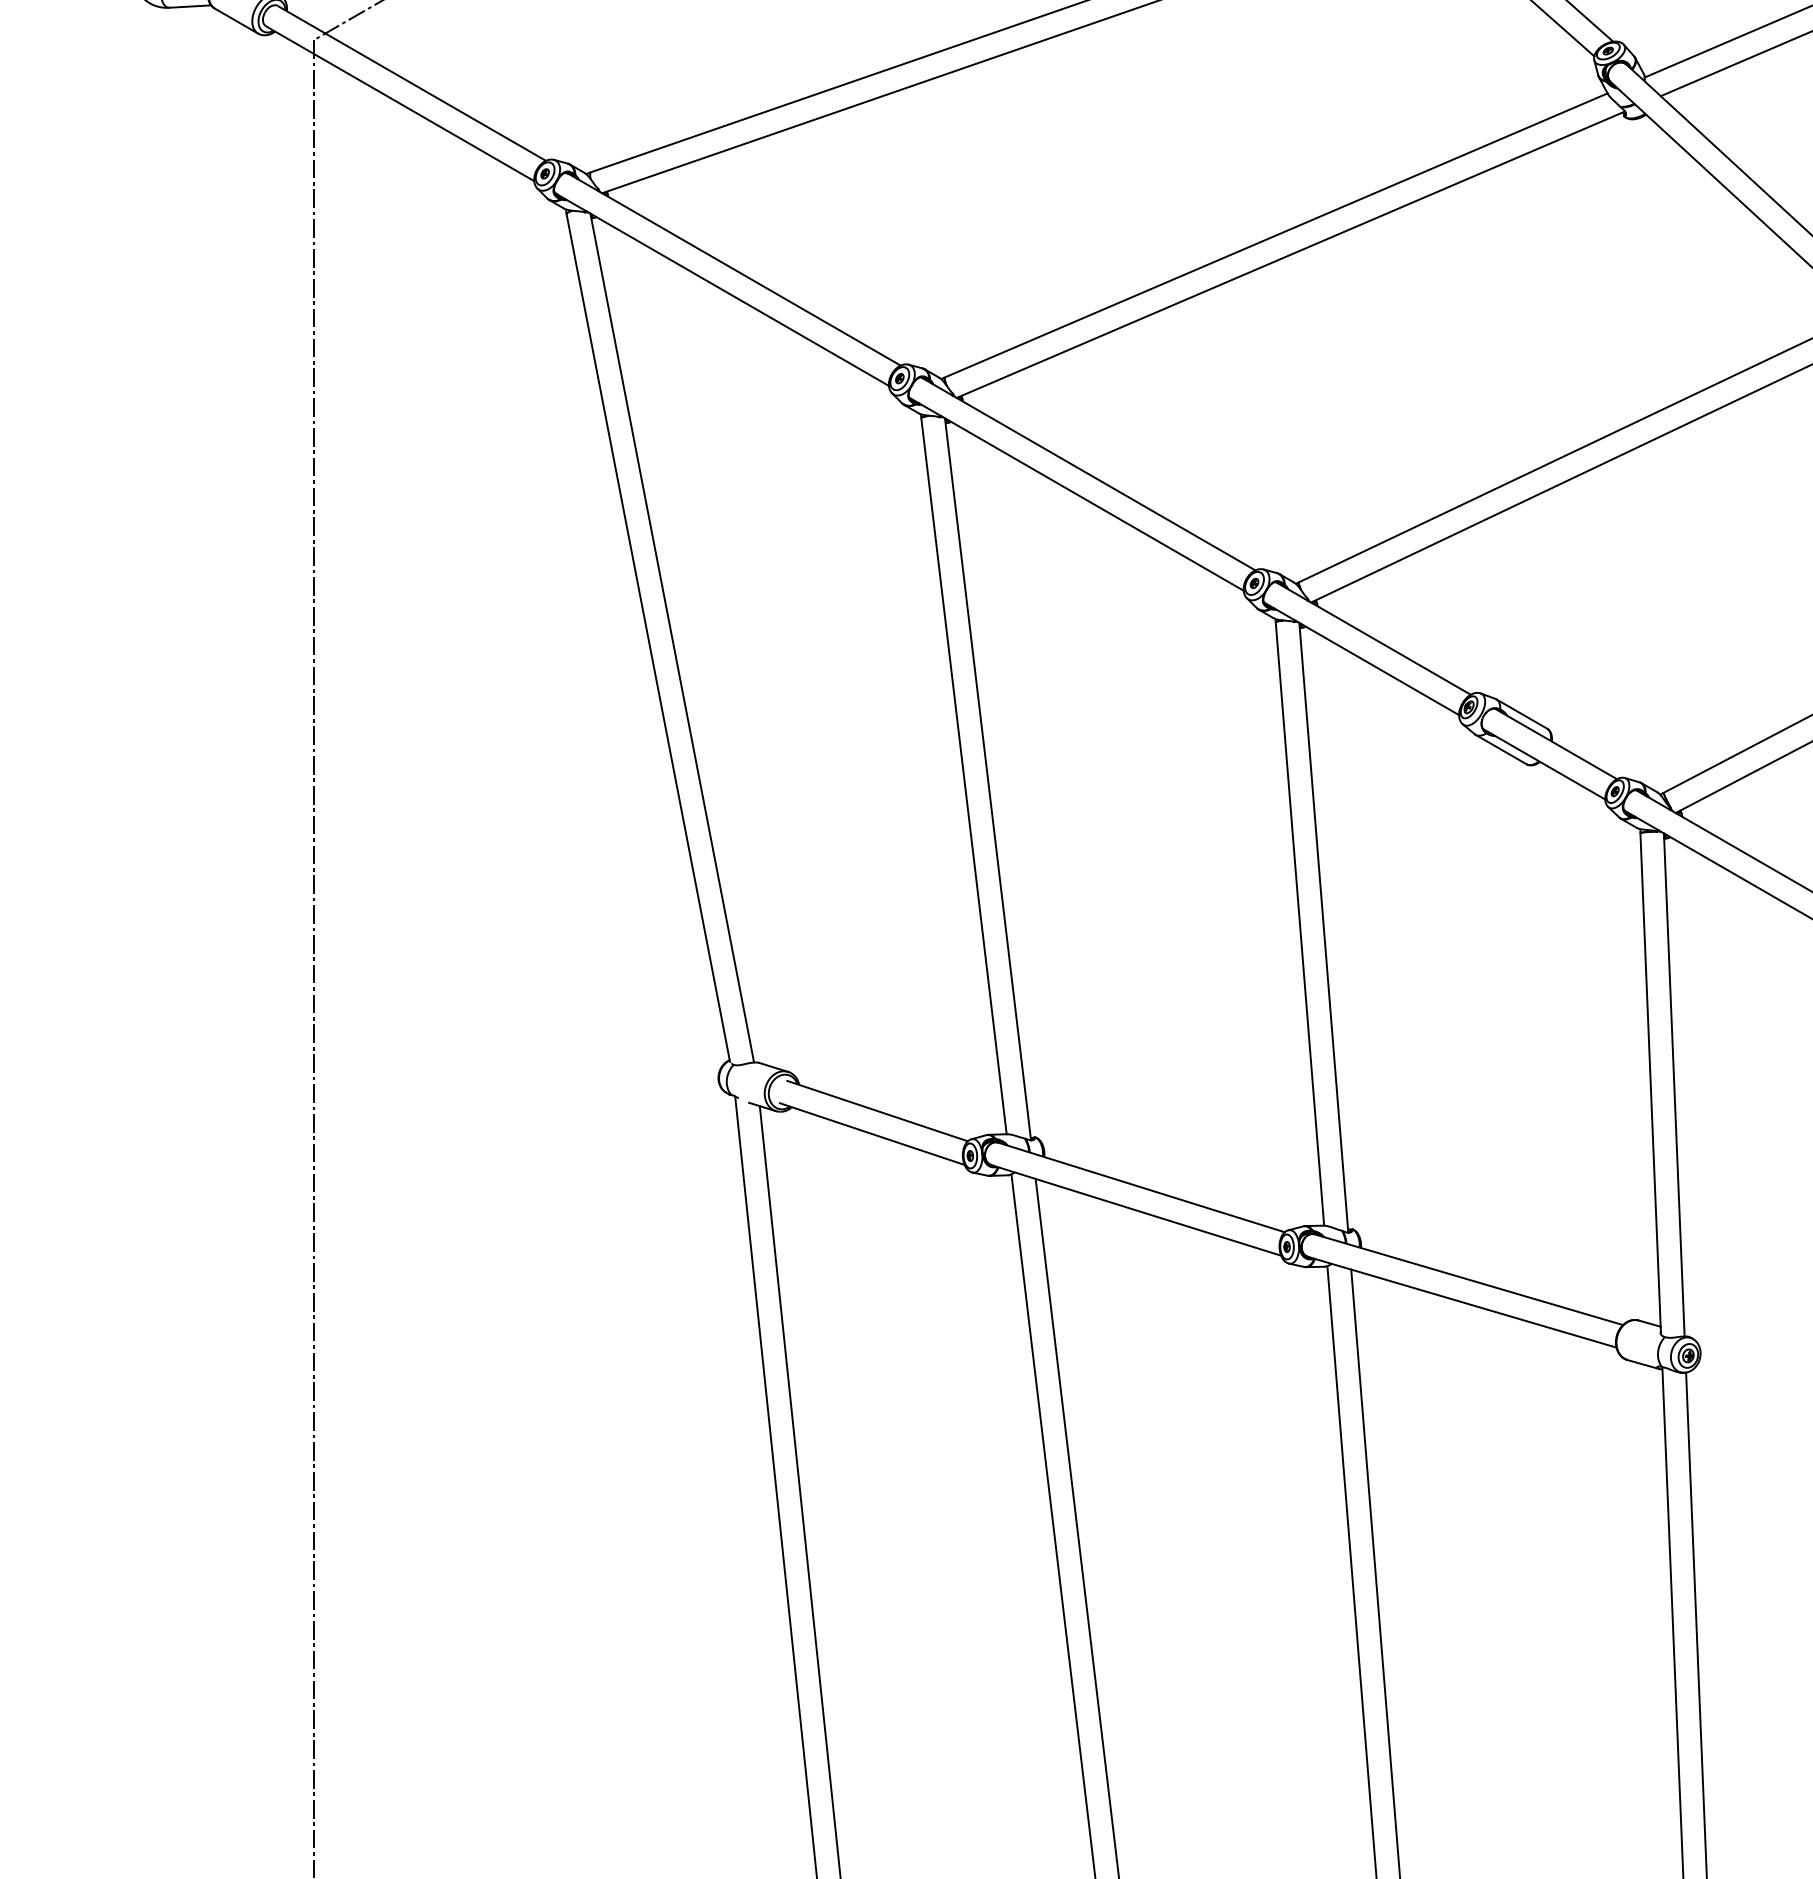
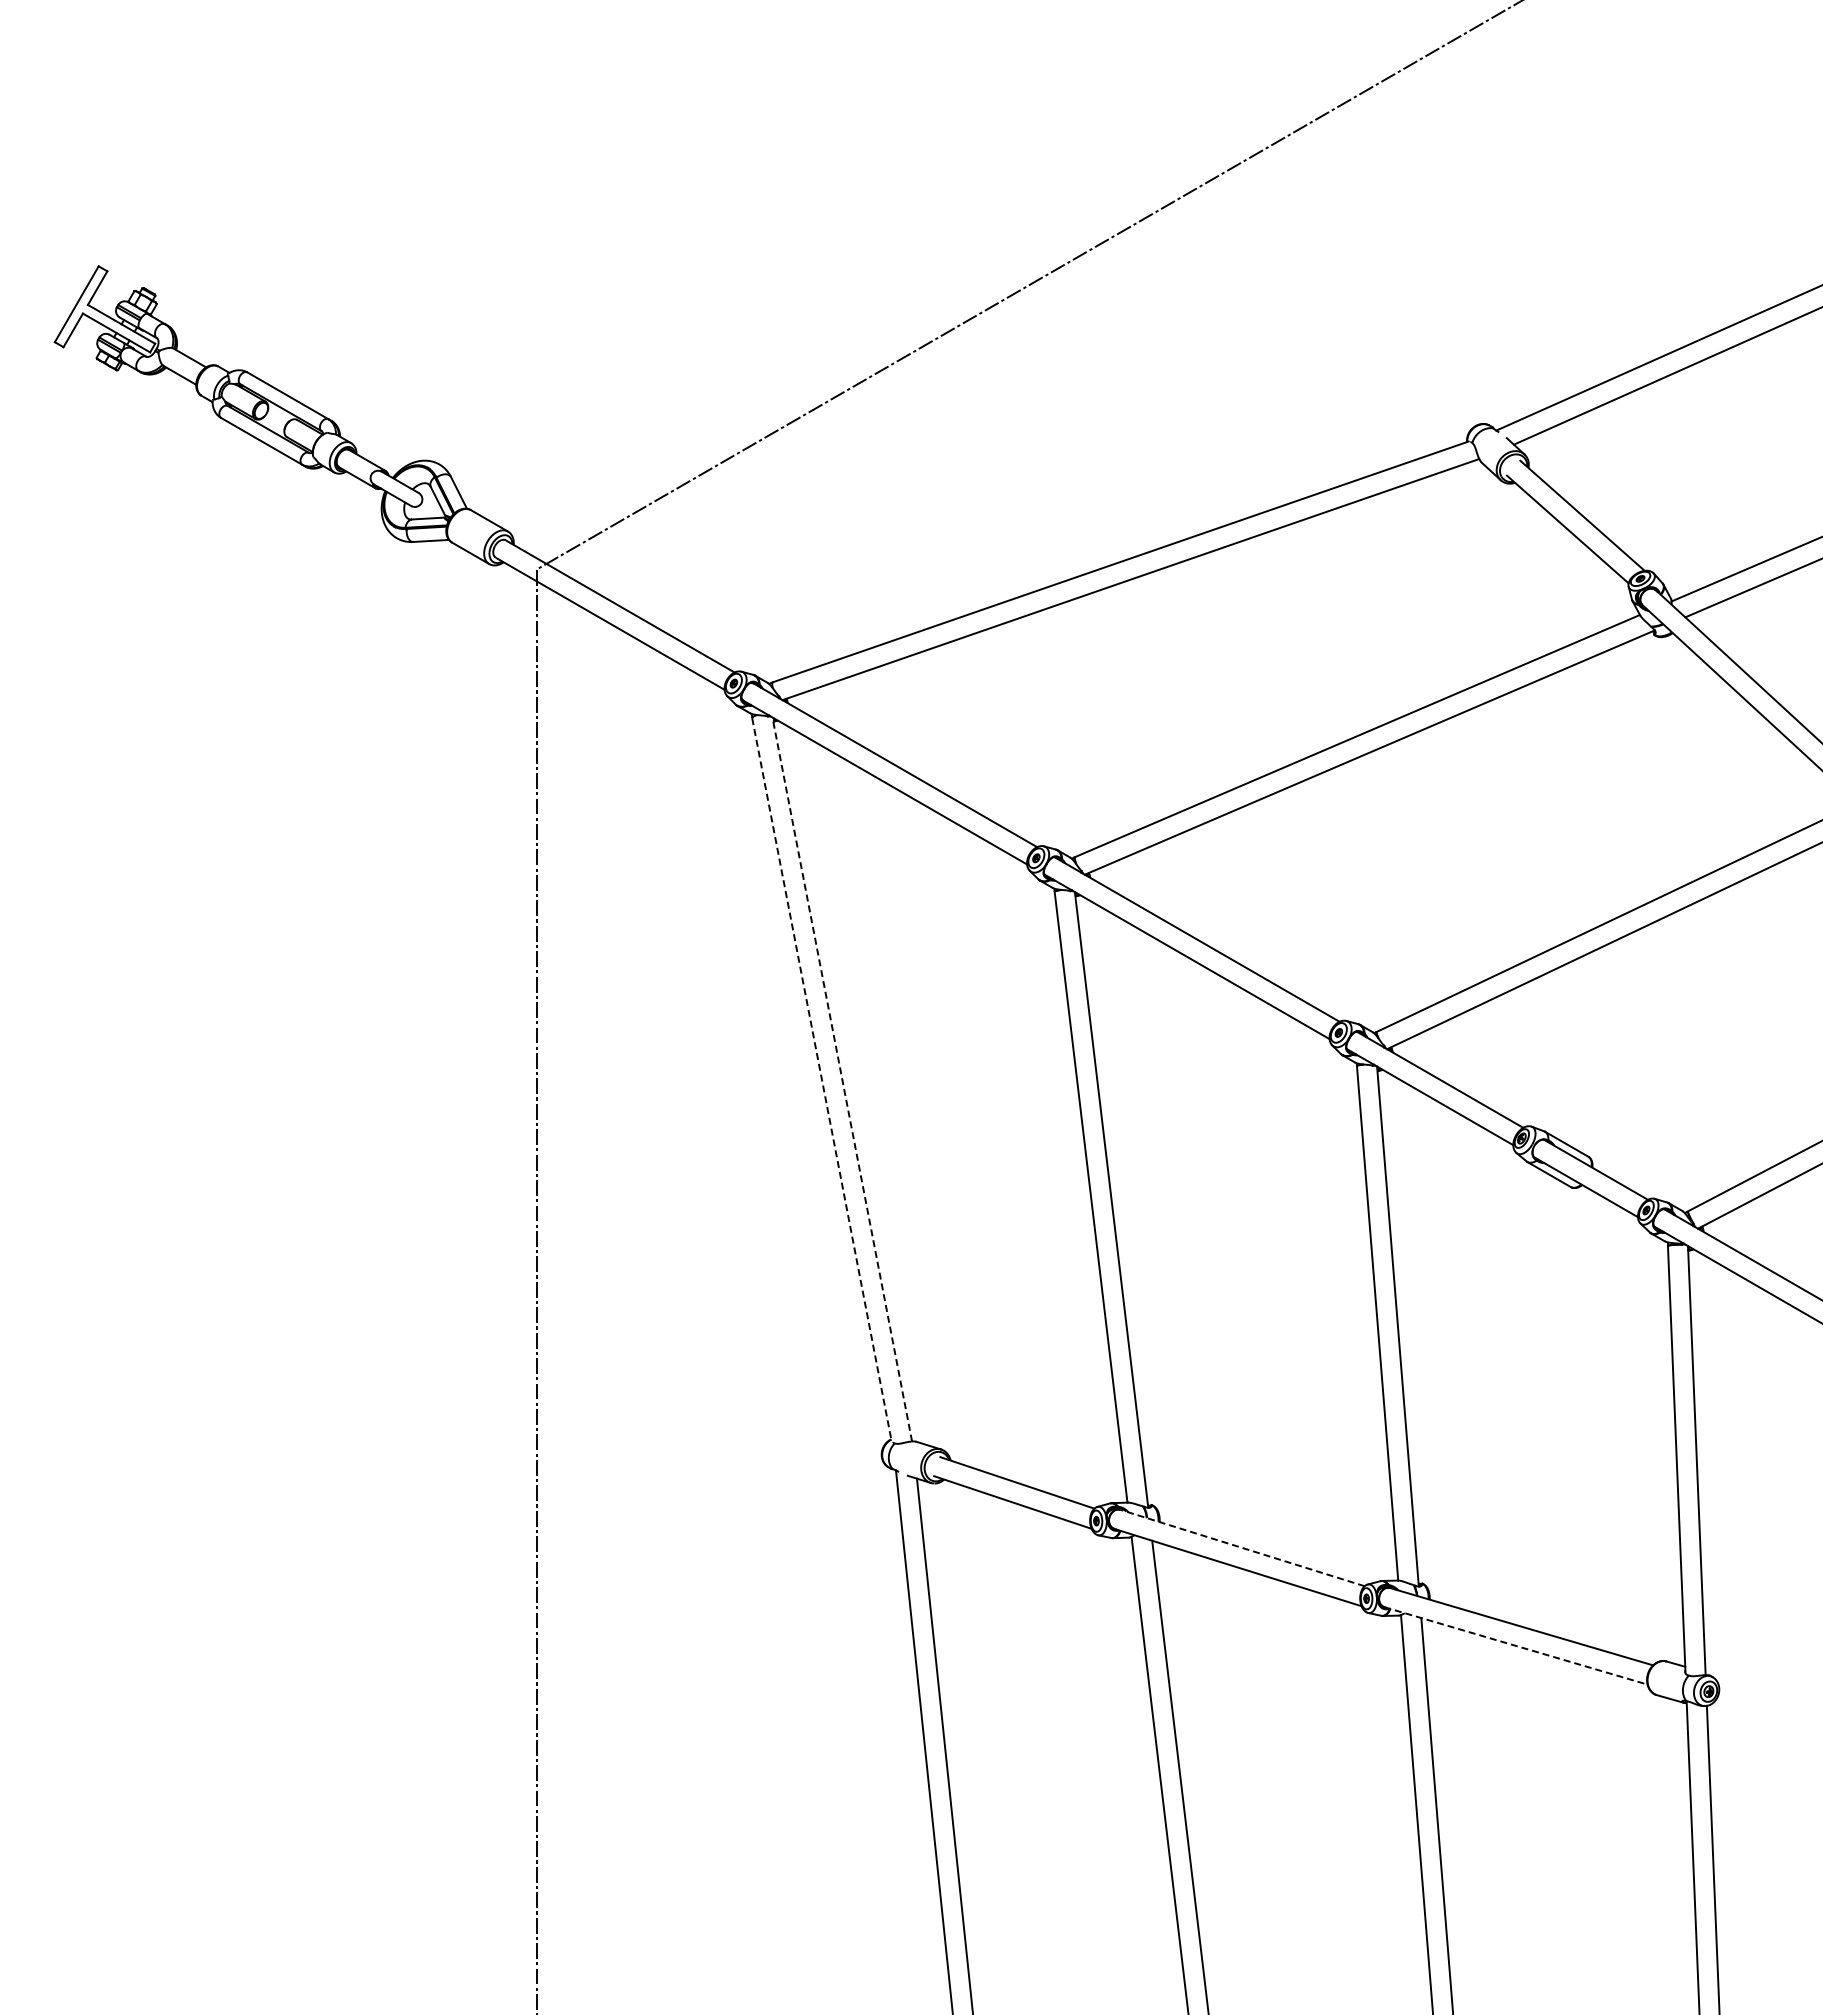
line: (672, 638) -> (842, 1079), solid -> dashed
line: (649, 639) -> (822, 1080), solid -> dashed
line: (1140, 1186) -> (1241, 1547), solid -> dashed
line: (1462, 1302) -> (1516, 1646), solid -> dashed

